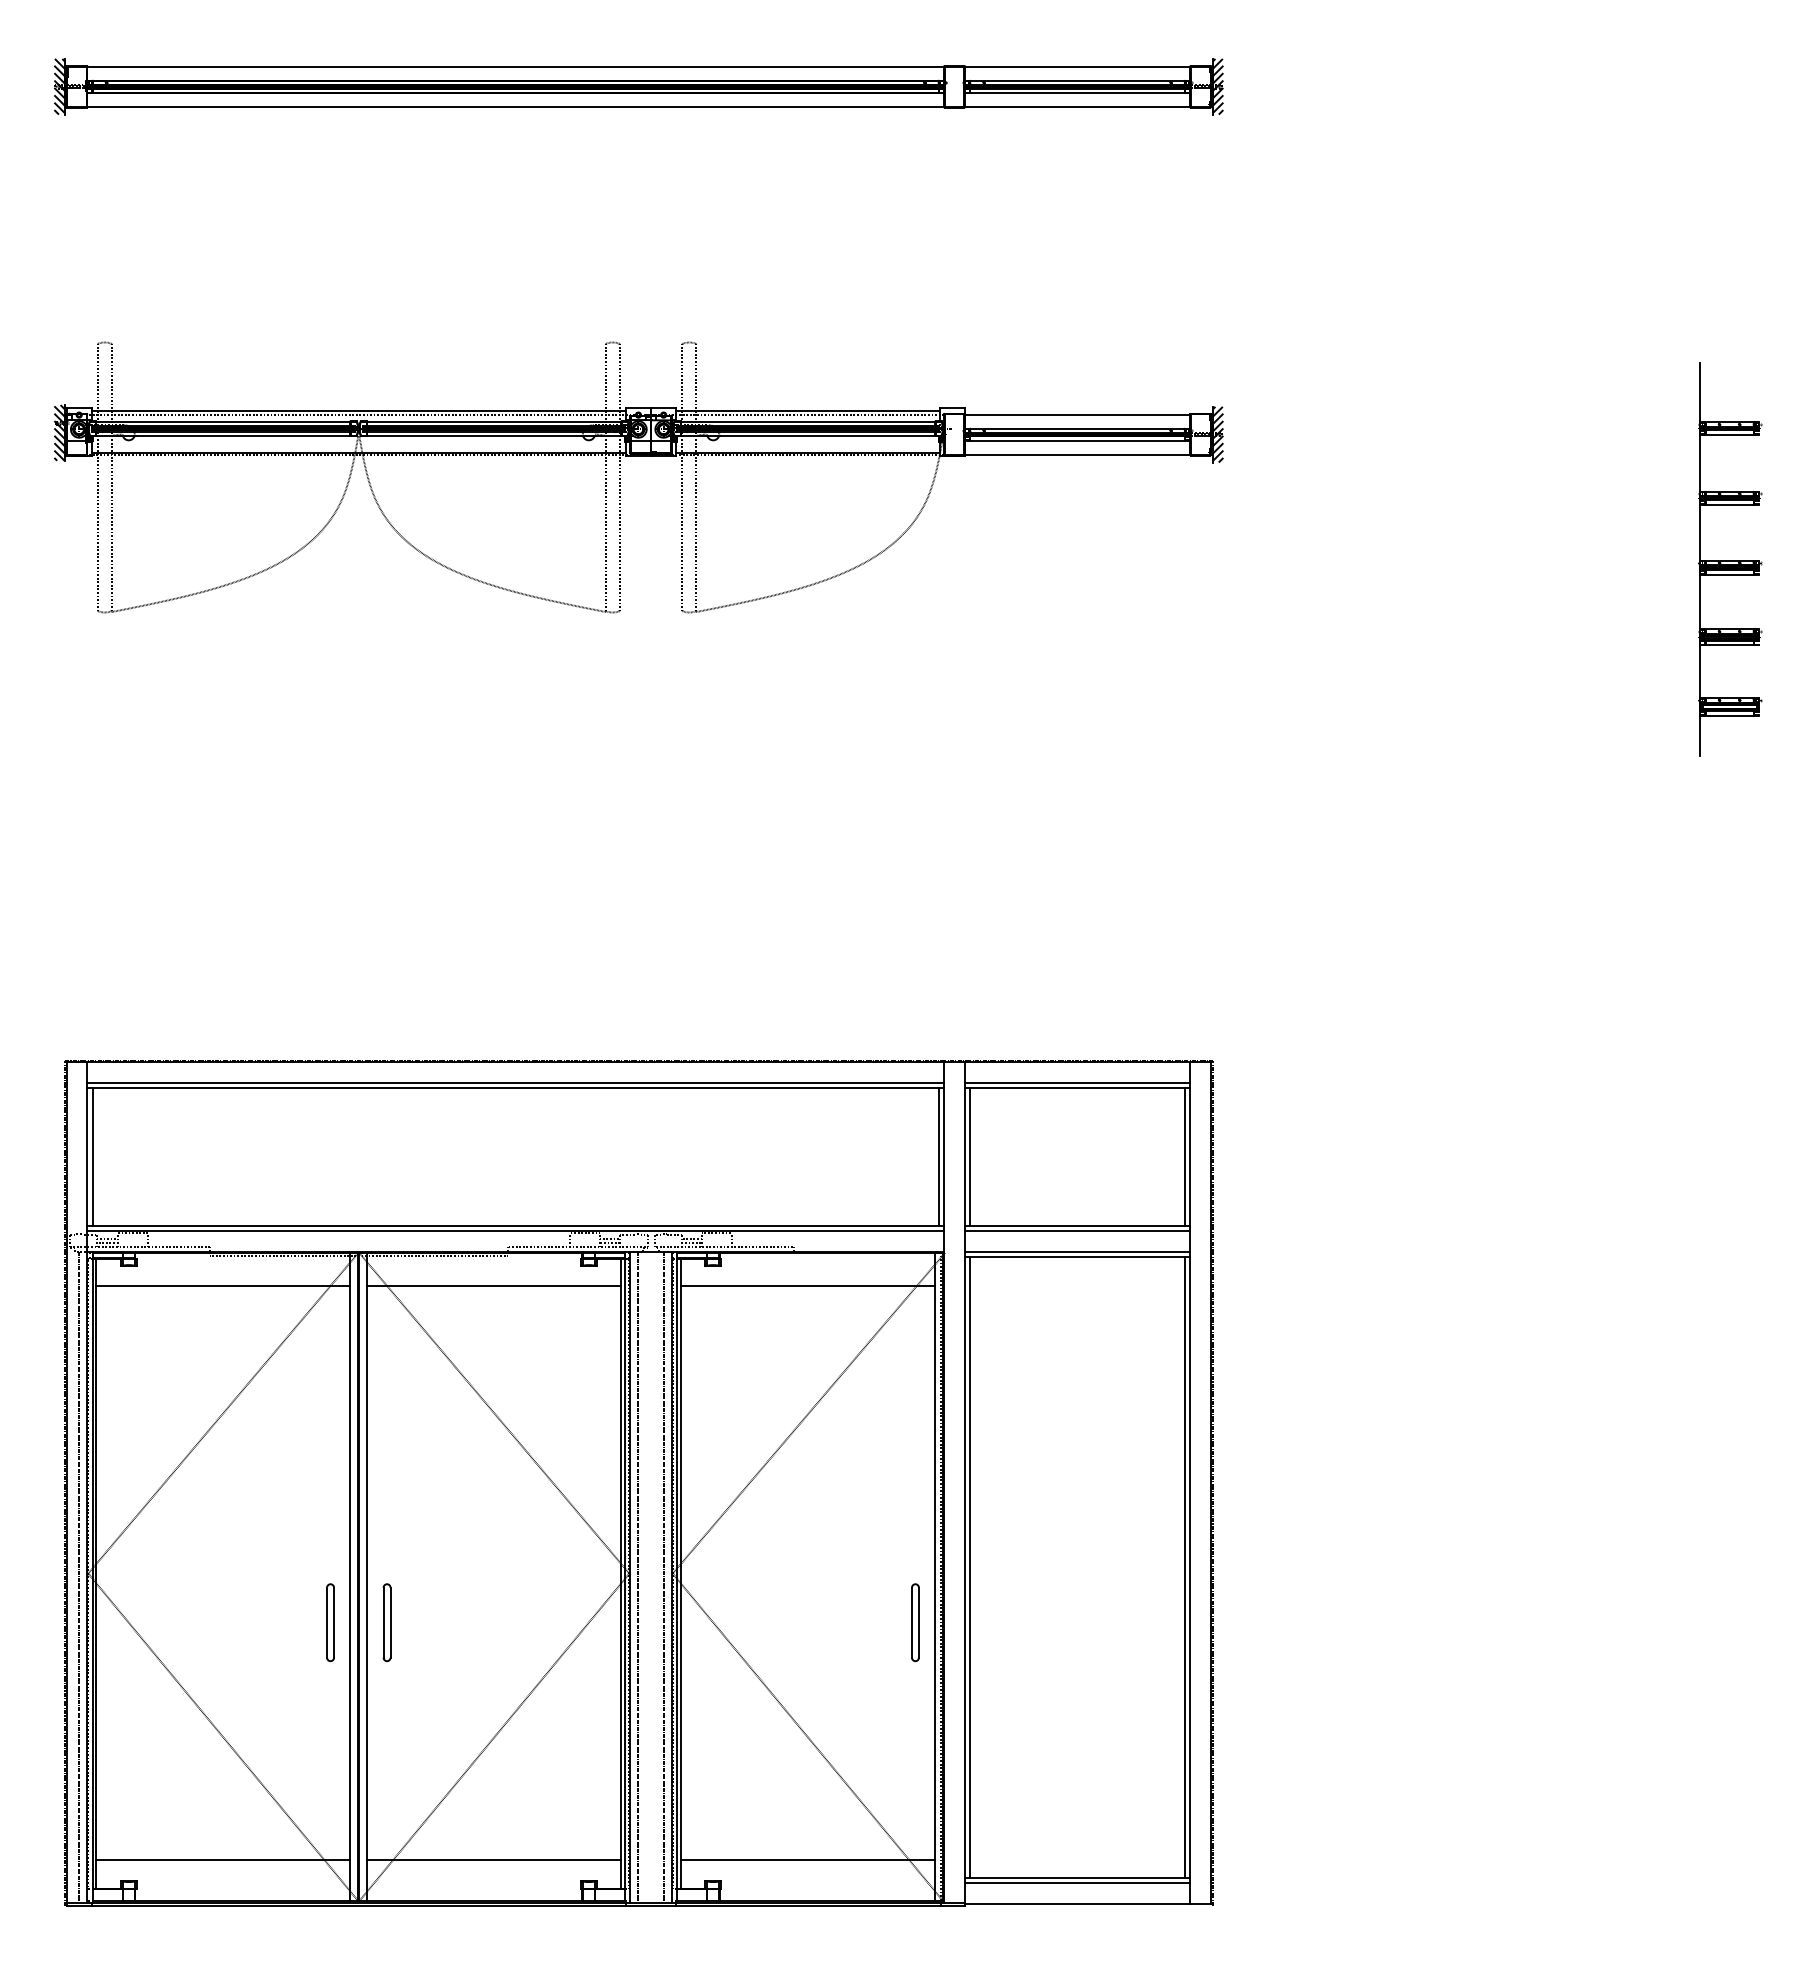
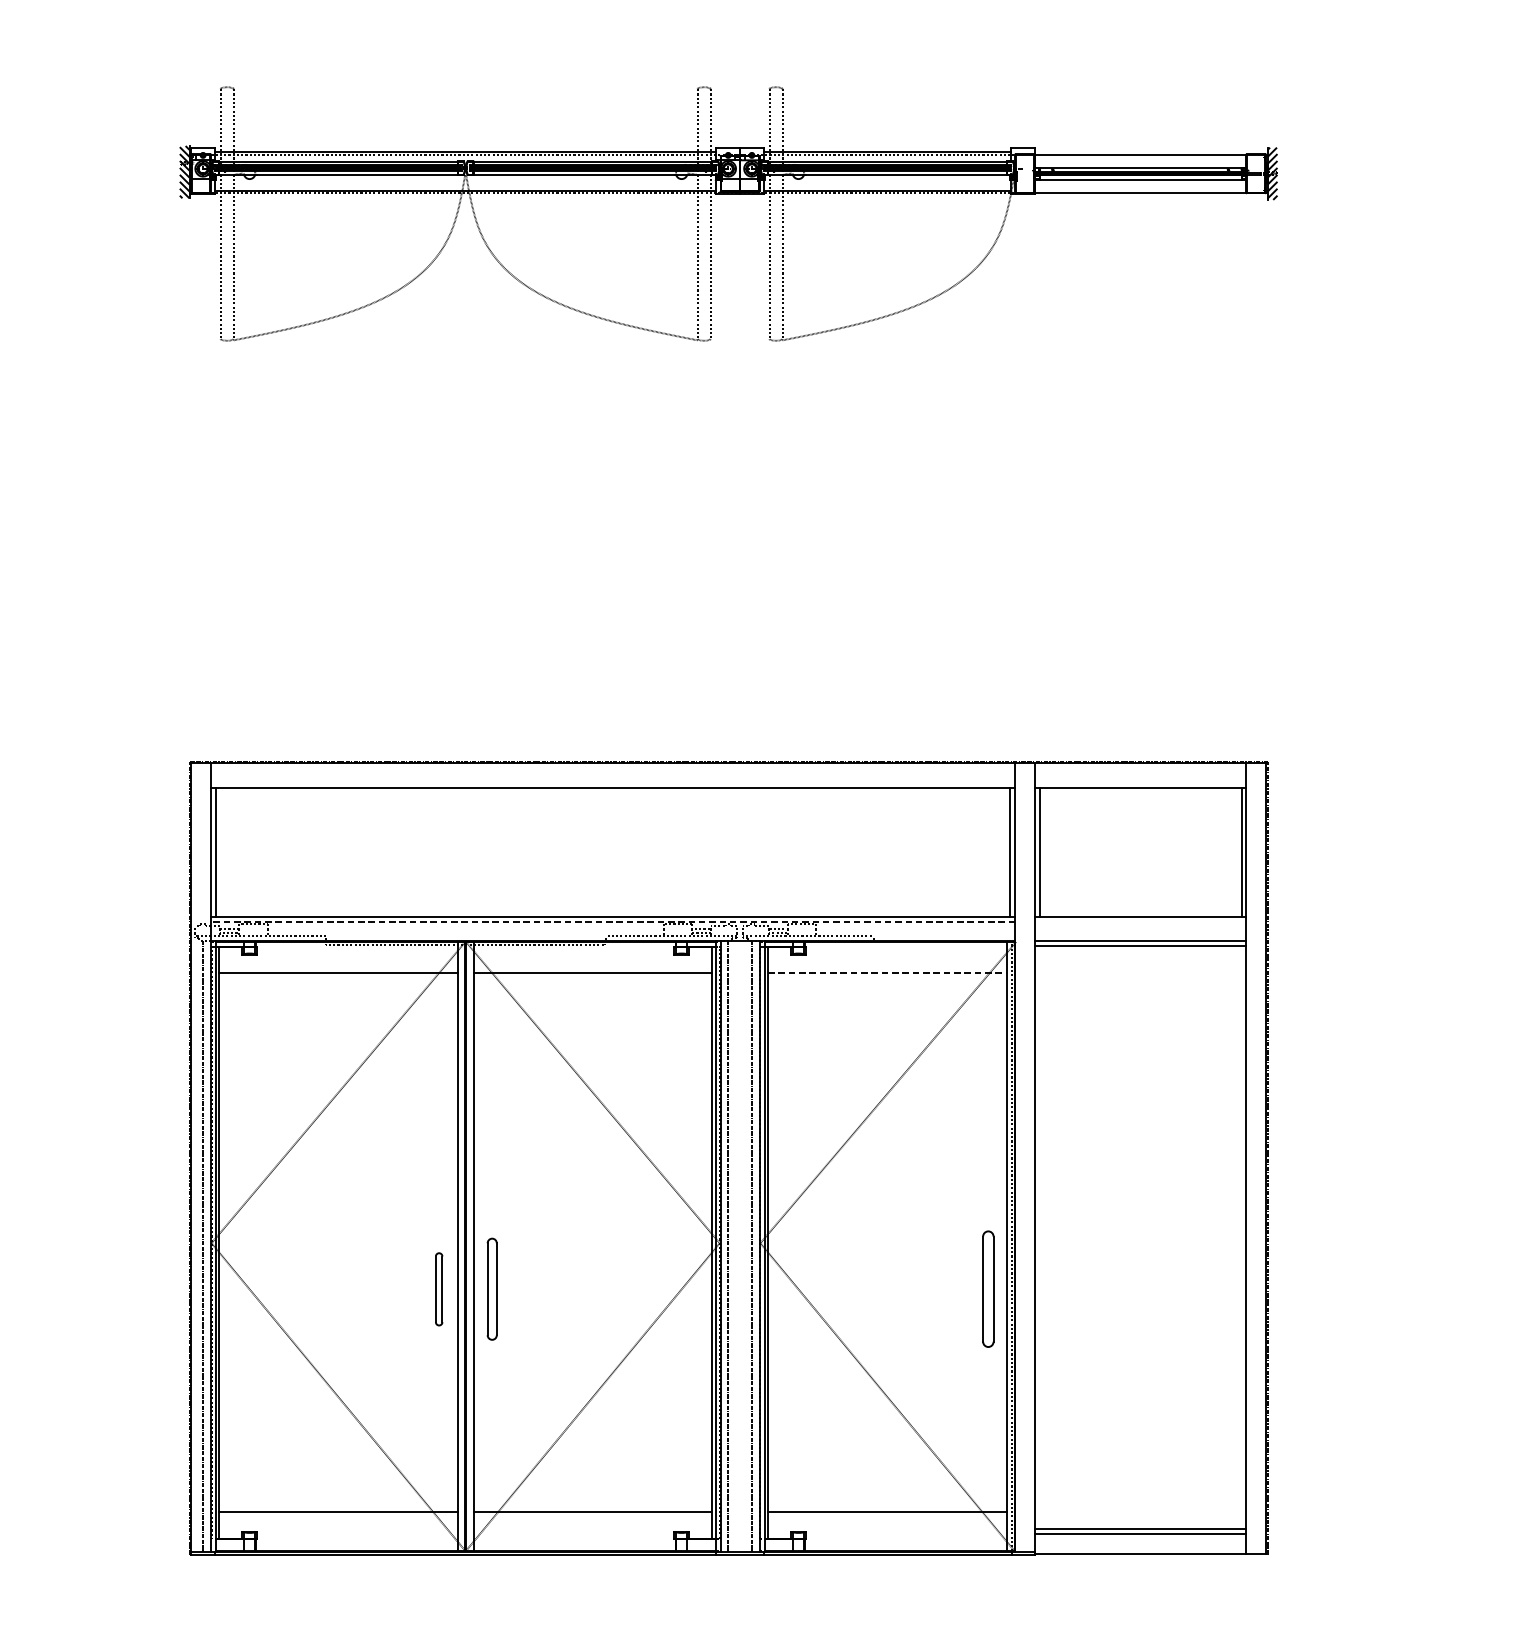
line: (515, 1083) -> (612, 783), removed
line: (1077, 1083) -> (1140, 783), removed
line: (515, 1231) -> (612, 922), solid -> dashed
line: (1077, 1231) -> (1140, 922), removed
line: (808, 1285) -> (887, 972), solid -> dashed
line: (970, 1567) -> (1040, 1237), removed
line: (1185, 1567) -> (1241, 1237), removed
part: (386, 1622) -> (491, 1289), size x1.4
part: (915, 1622) -> (988, 1289), size x1.6

